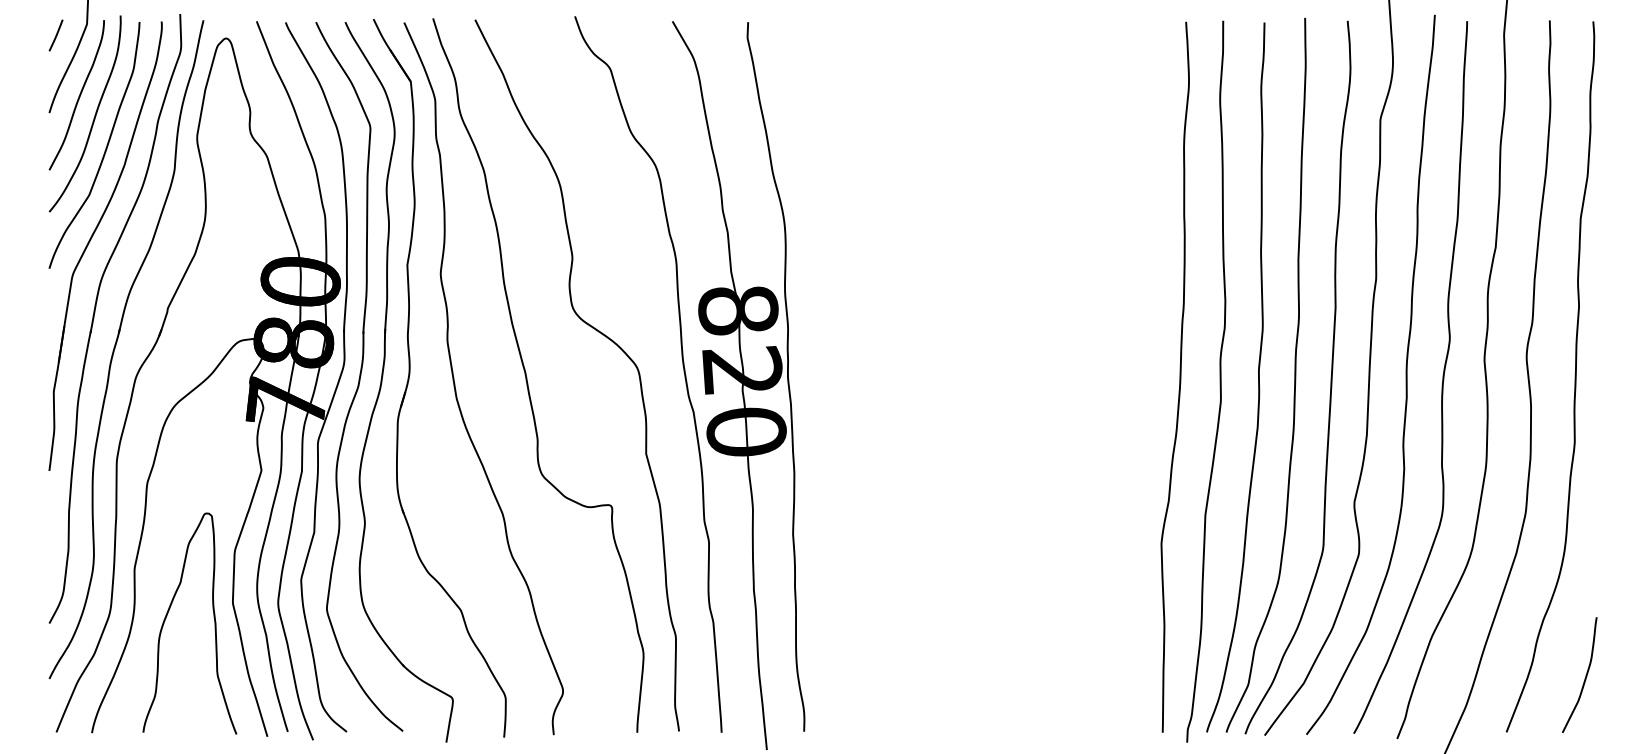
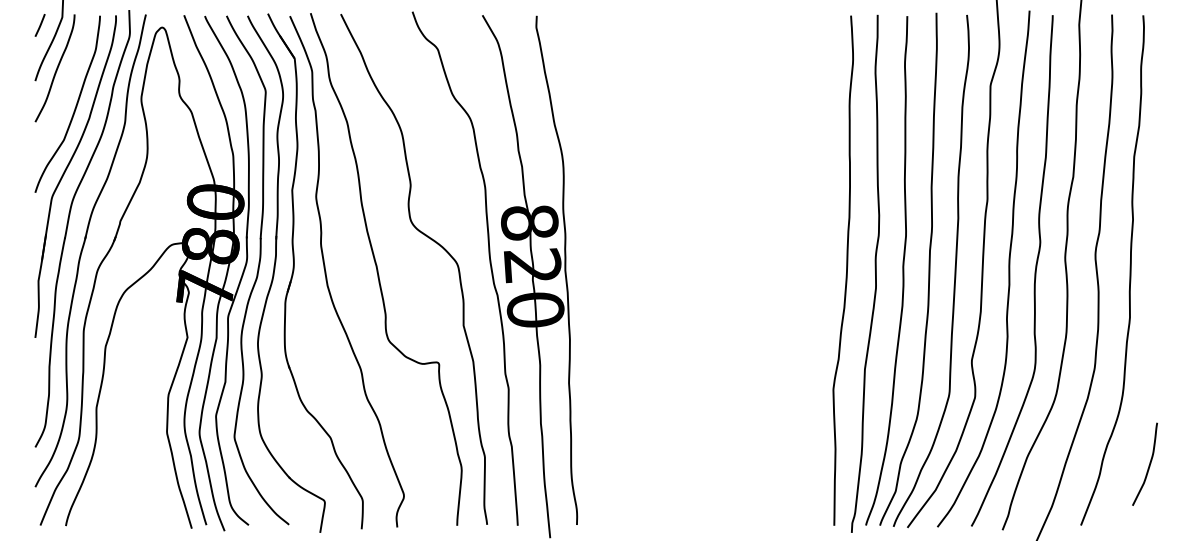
curve: (94, 114) -> (67, 82), removed
curve: (167, 616) -> (120, 442), removed
curve: (1585, 675) -> (1149, 464), moved

